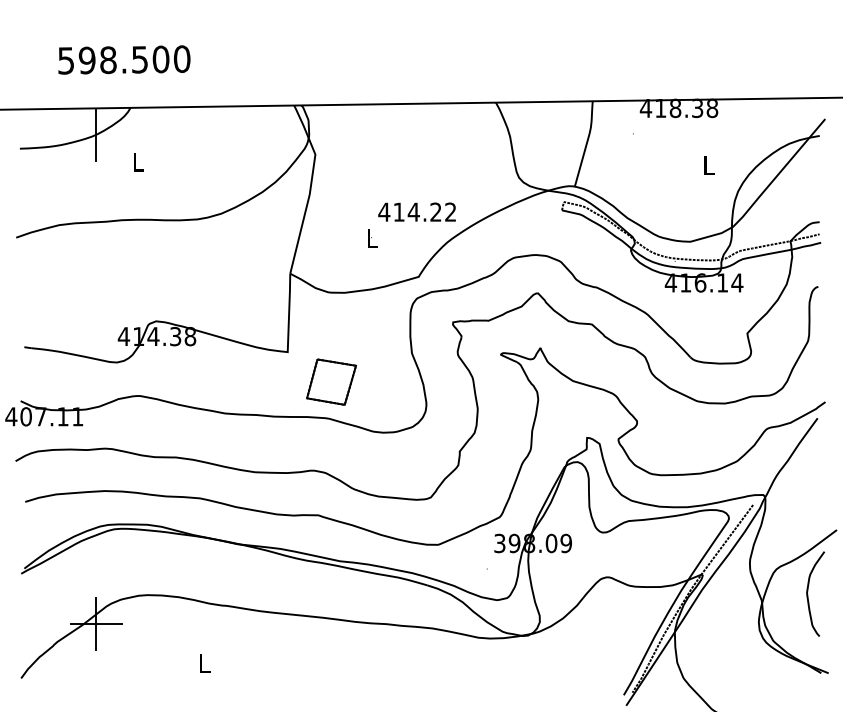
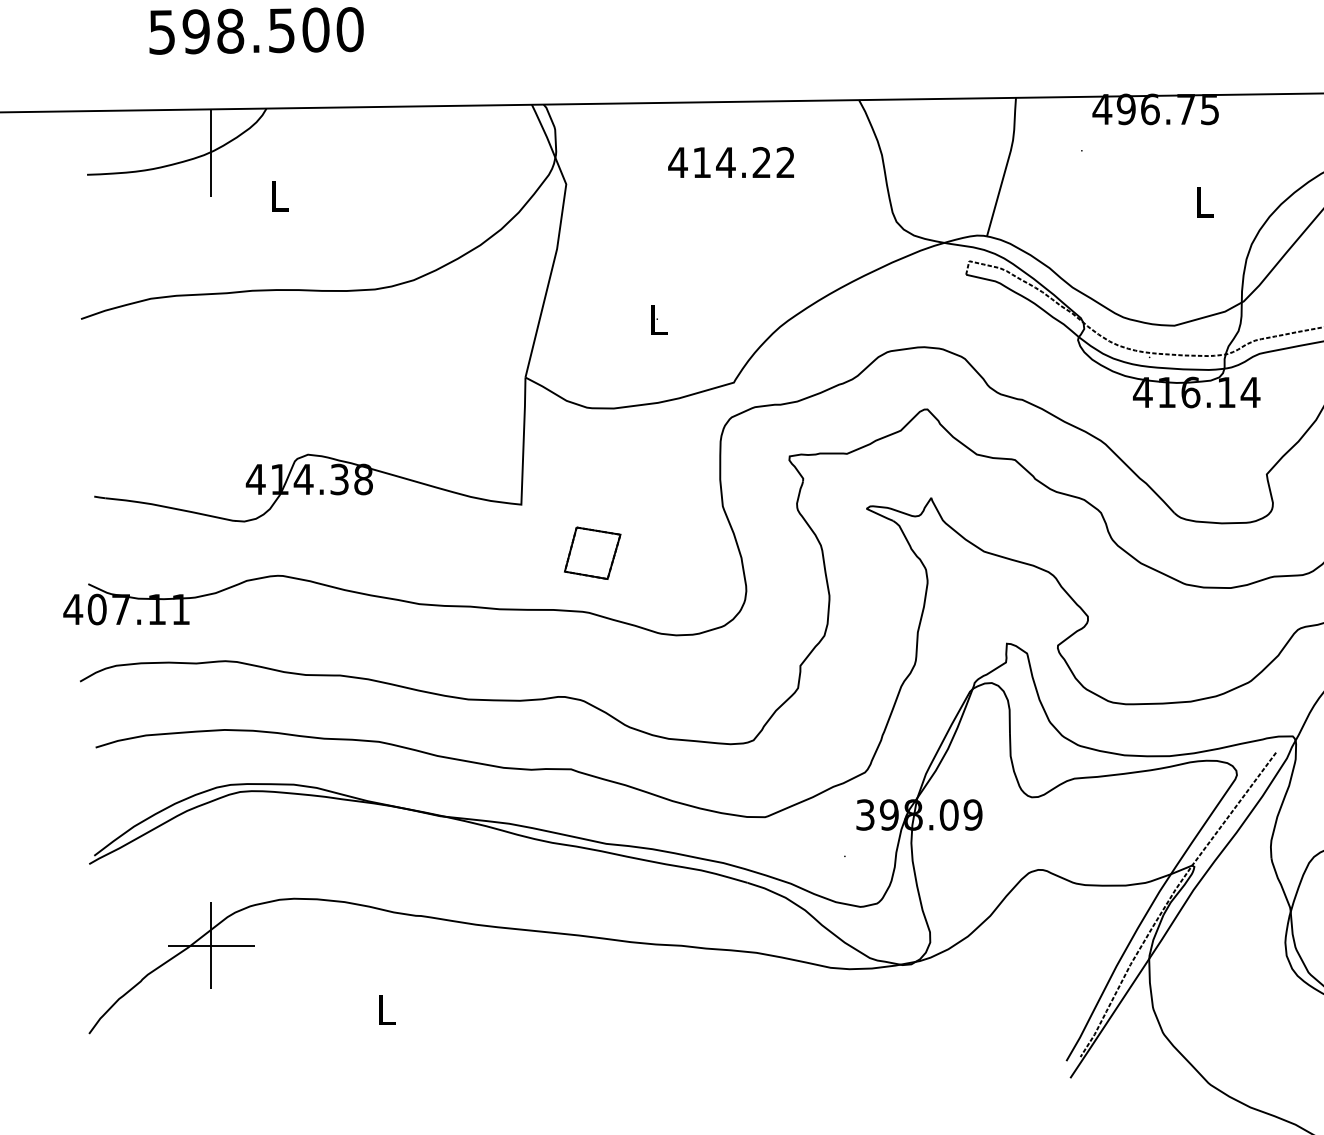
text: (686, 108) -> (1168, 109), 418.38 -> 496.75
text: (416, 211) -> (730, 161), moved
part: (331, 381) -> (592, 552), size x0.7

